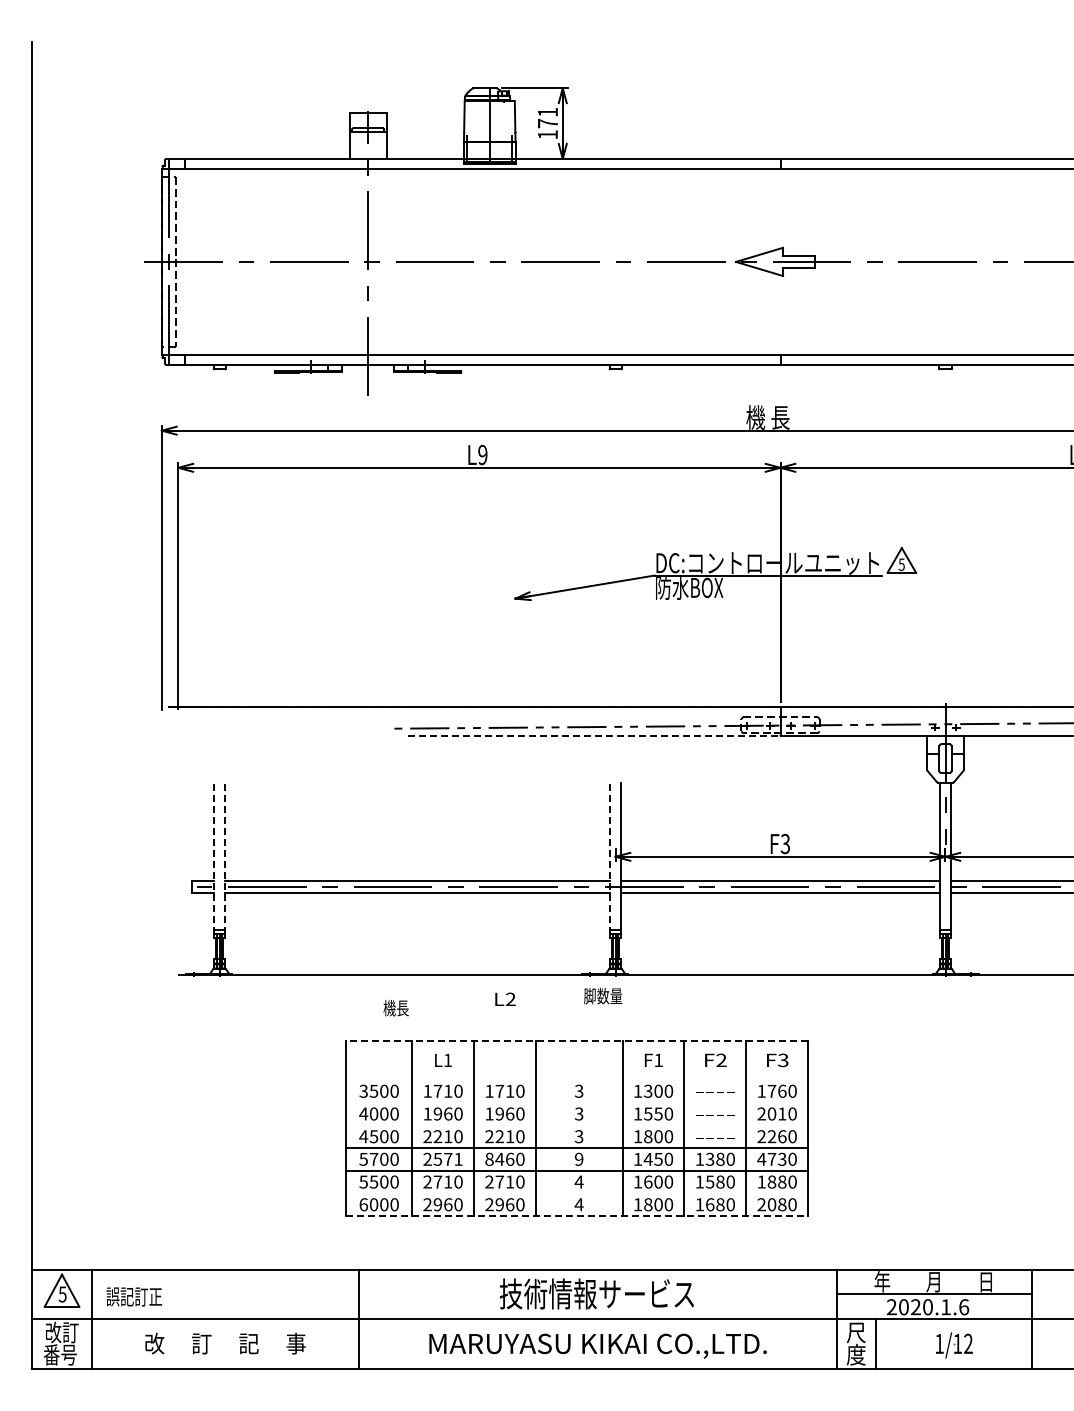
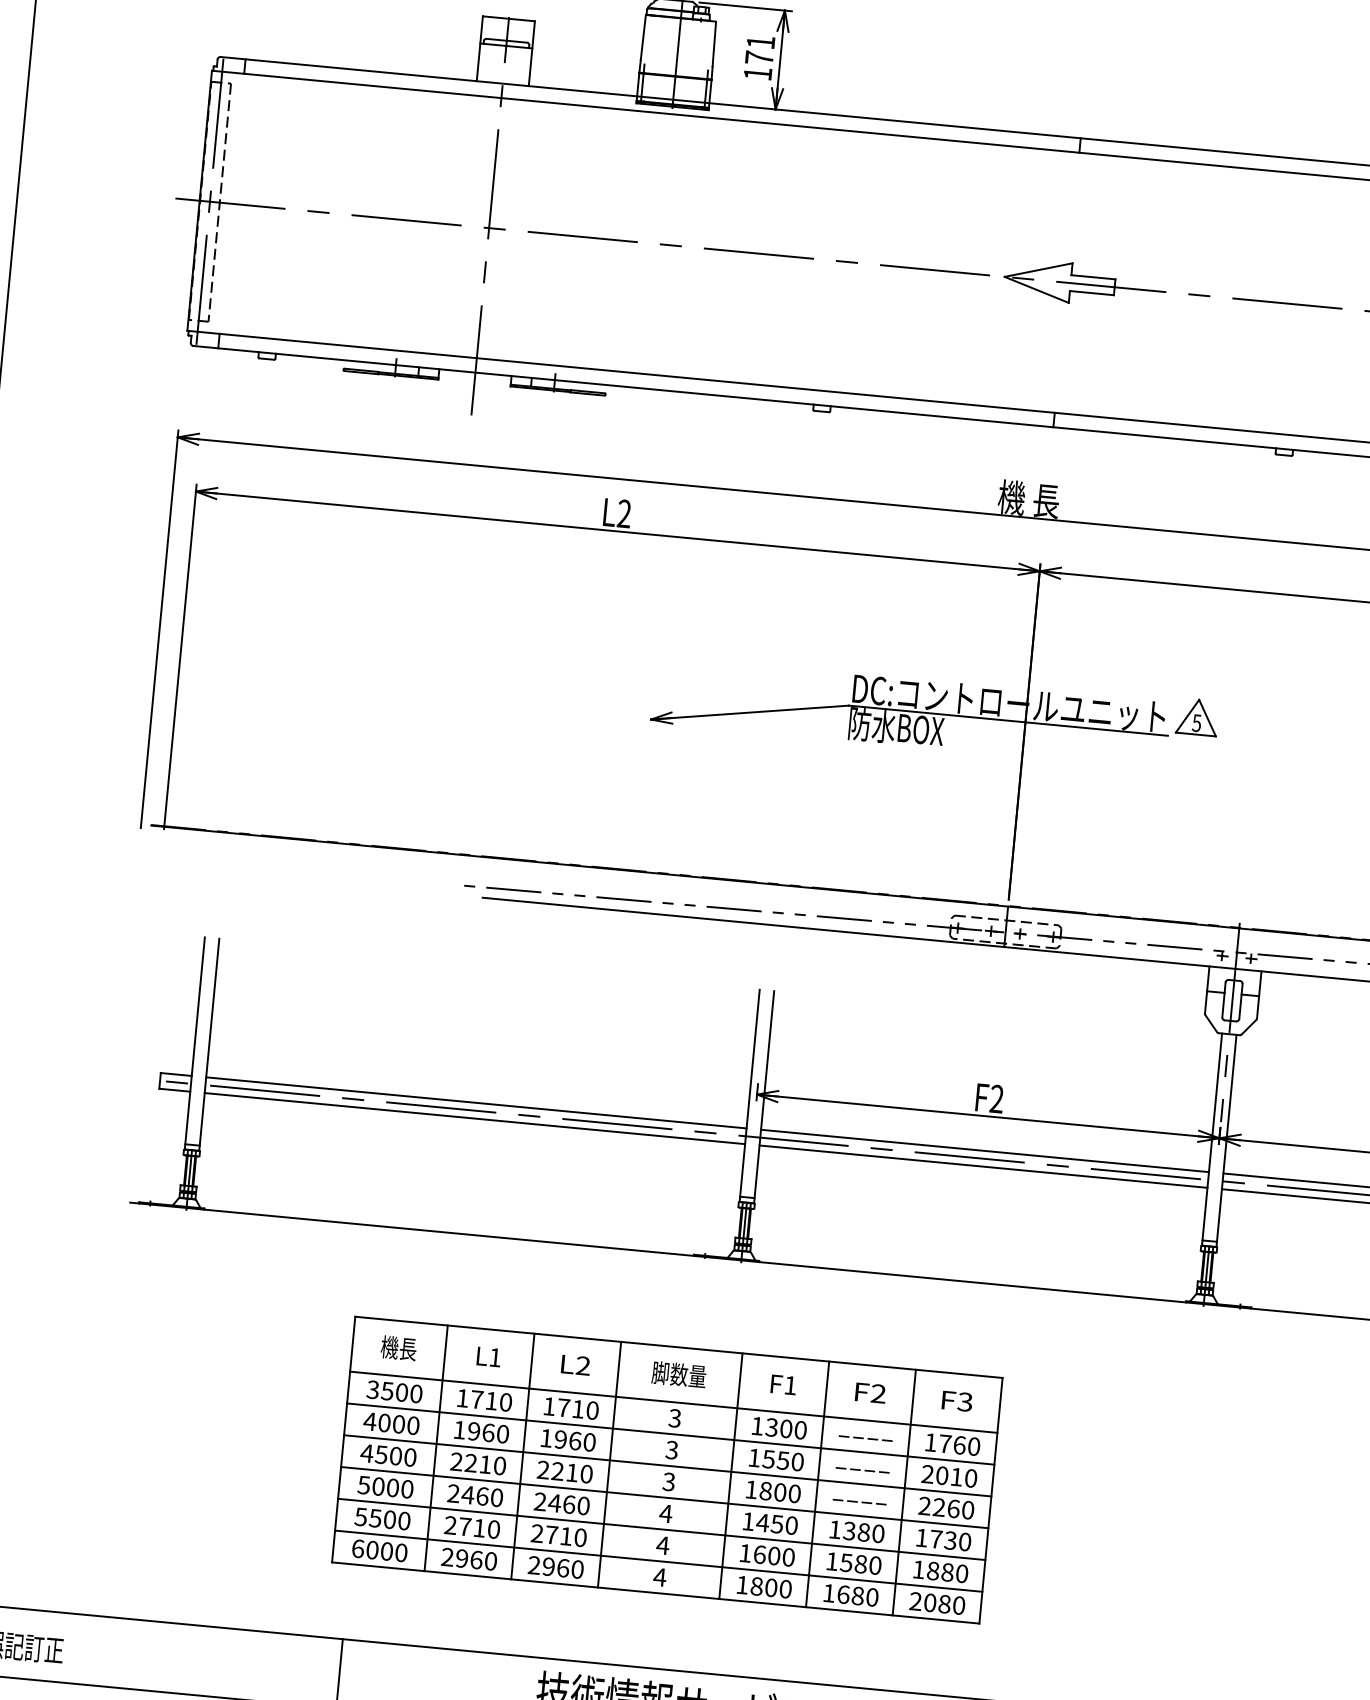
text: (482, 455) -> (623, 514), L9 -> L2
line: (594, 735) -> (743, 921), dashed -> solid
text: (785, 844) -> (996, 1099), F3 -> F2
line: (214, 858) -> (194, 1043), dashed -> solid
line: (224, 858) -> (208, 1045), dashed -> solid
line: (610, 858) -> (749, 1096), dashed -> solid
text: (603, 996) -> (679, 1375), moved
text: (505, 998) -> (576, 1364), moved
text: (395, 1008) -> (397, 1348), moved
line: (577, 1040) -> (679, 1346), dashed -> solid
line: (577, 1080) -> (674, 1402), added
line: (577, 1102) -> (671, 1433), added
line: (577, 1125) -> (668, 1466), added
text: (373, 1158) -> (377, 1485), 5700 -> 5000
text: (447, 1158) -> (481, 1495), 2571 -> 2460
text: (489, 1158) -> (540, 1500), 8460 -> 2460
text: (578, 1158) -> (665, 1512), 9 -> 4
text: (761, 1159) -> (921, 1538), 4730 -> 1730
line: (577, 1193) -> (659, 1561), added
line: (577, 1216) -> (656, 1593), dashed -> solid

